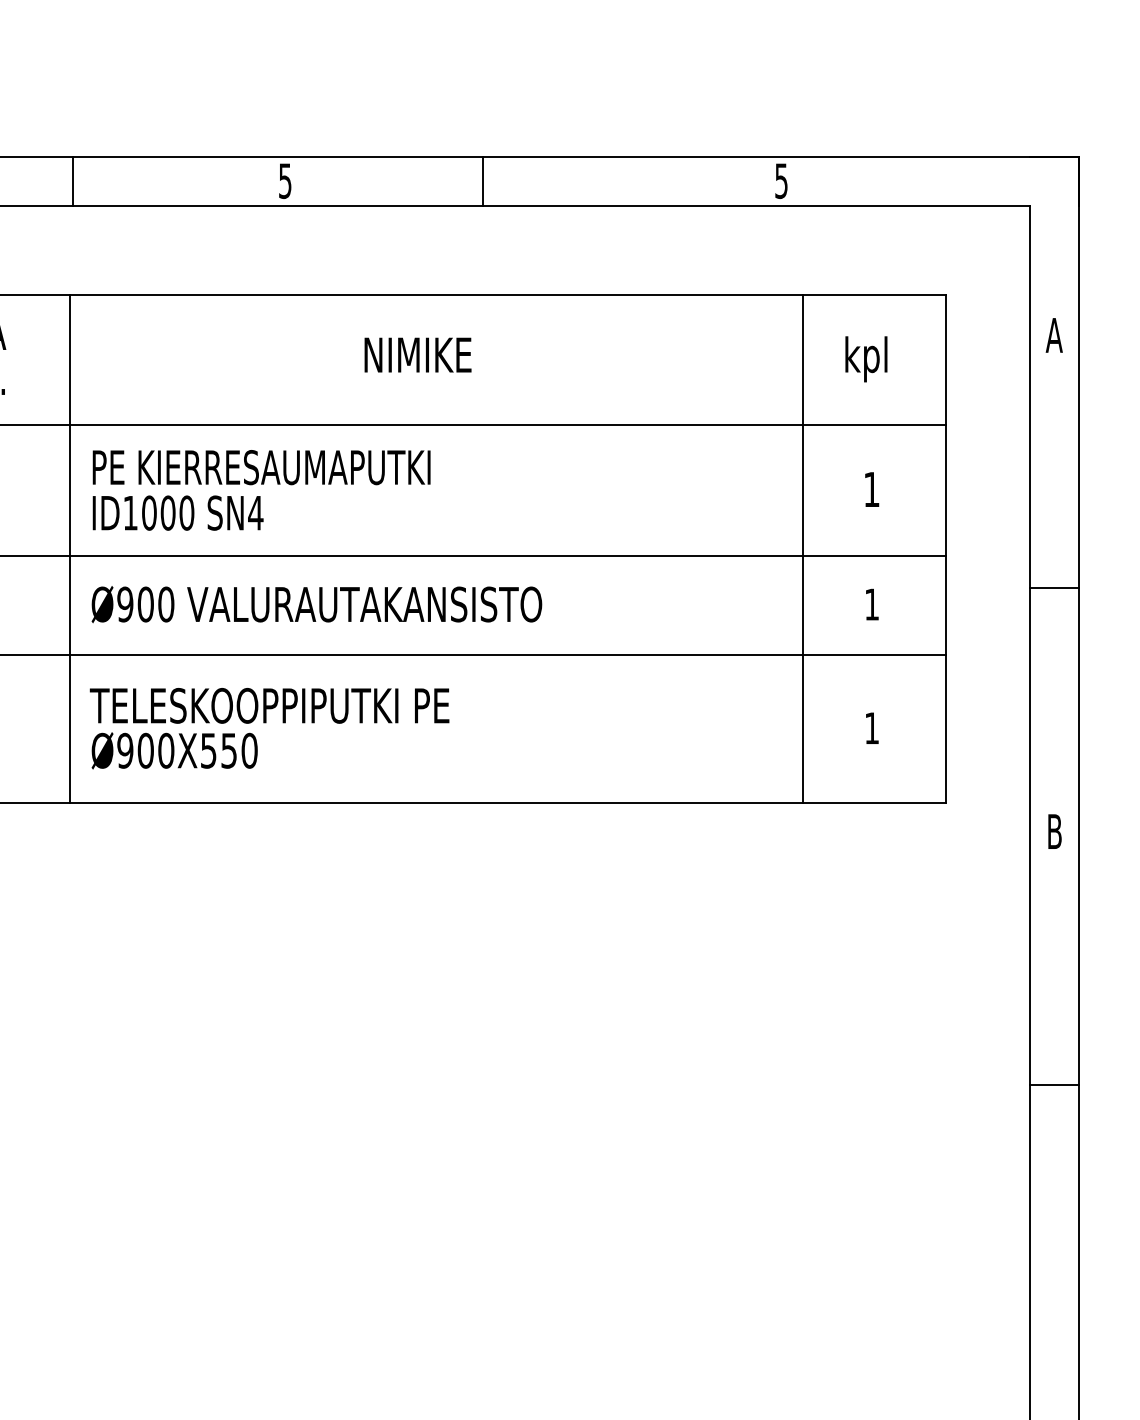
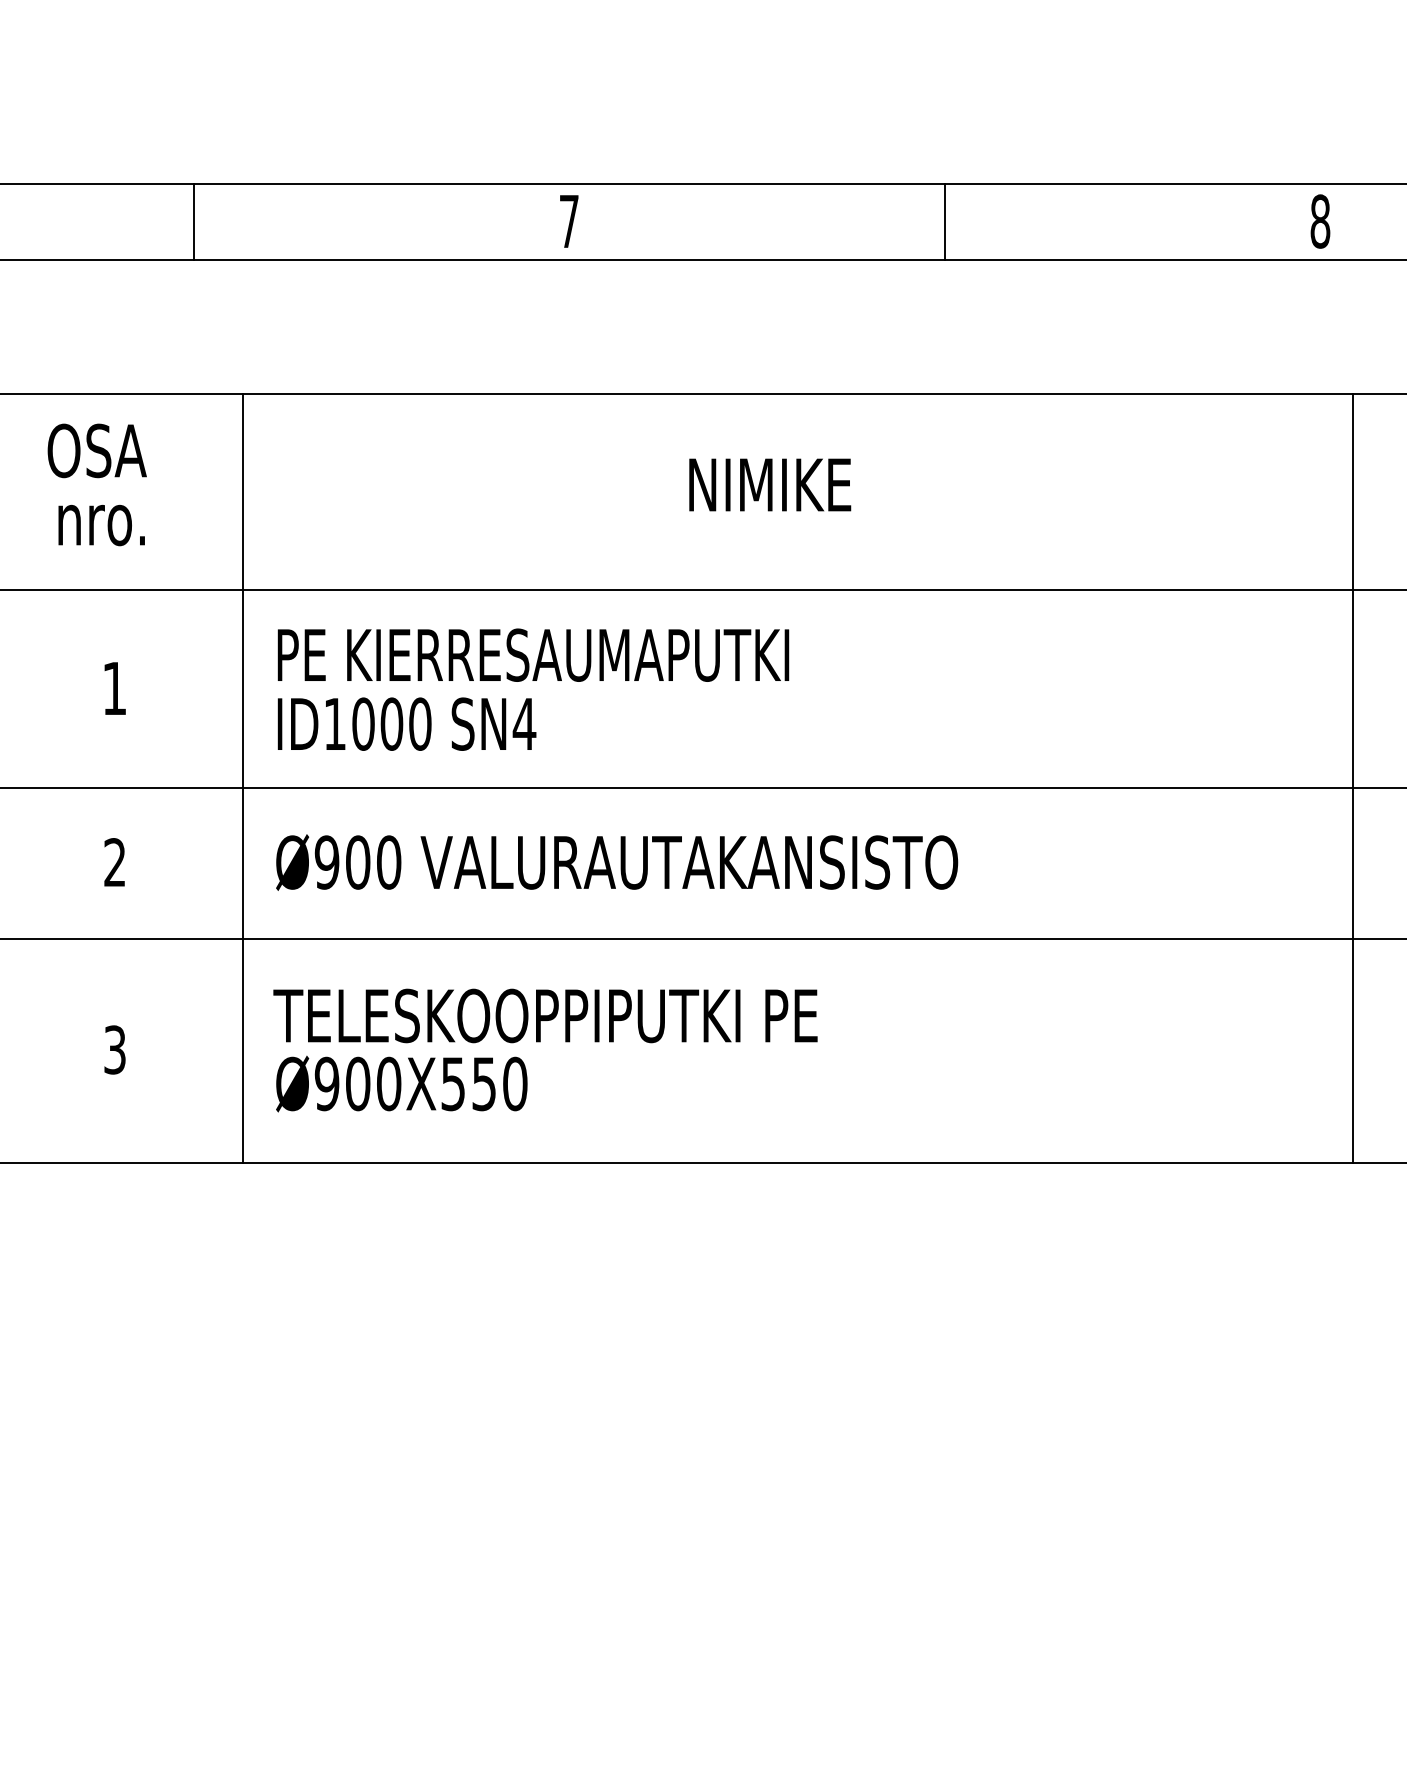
text: (285, 180) -> (569, 220), 5 -> 7
text: (781, 180) -> (1320, 220), 5 -> 8
line: (73, 181) -> (194, 222), moved
line: (483, 181) -> (944, 222), moved

